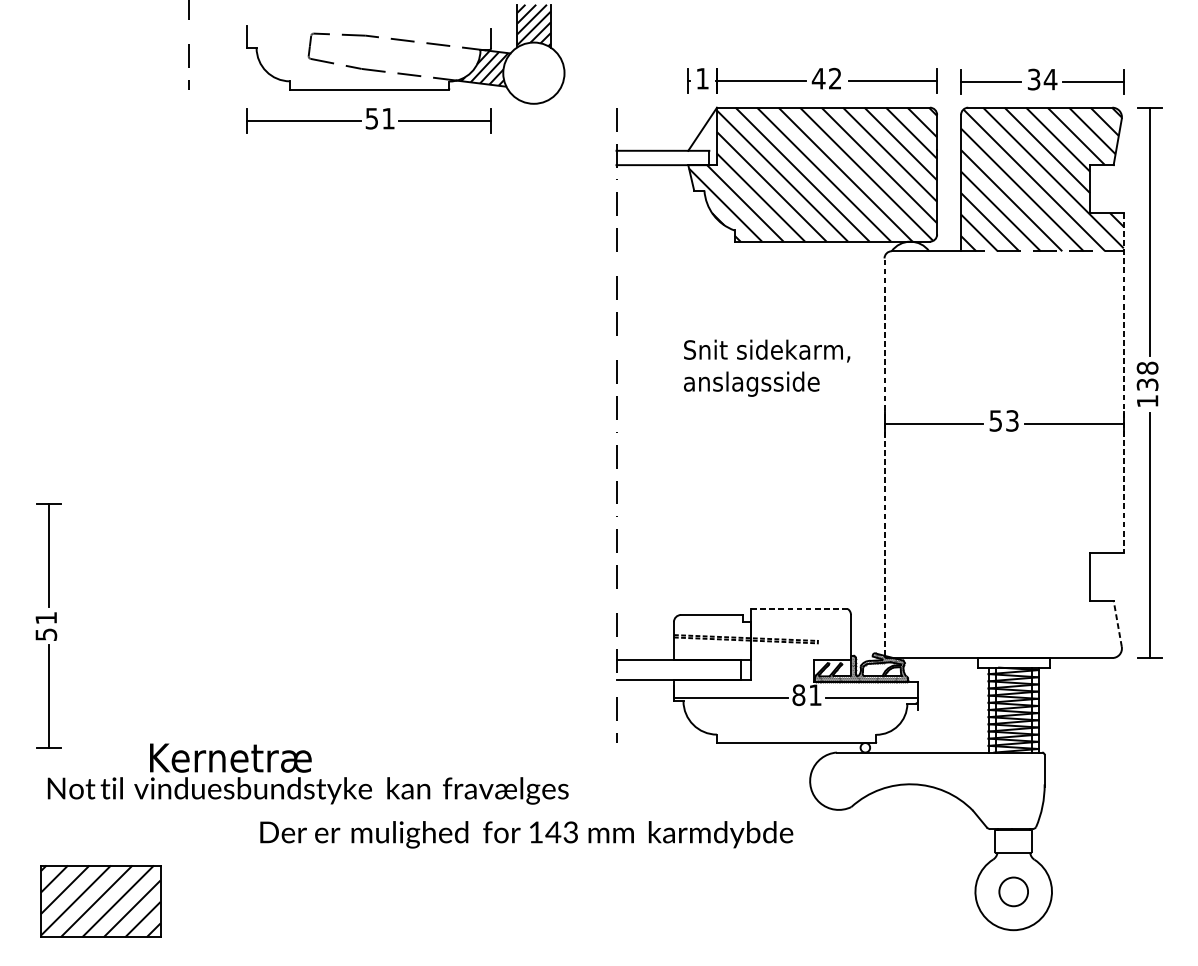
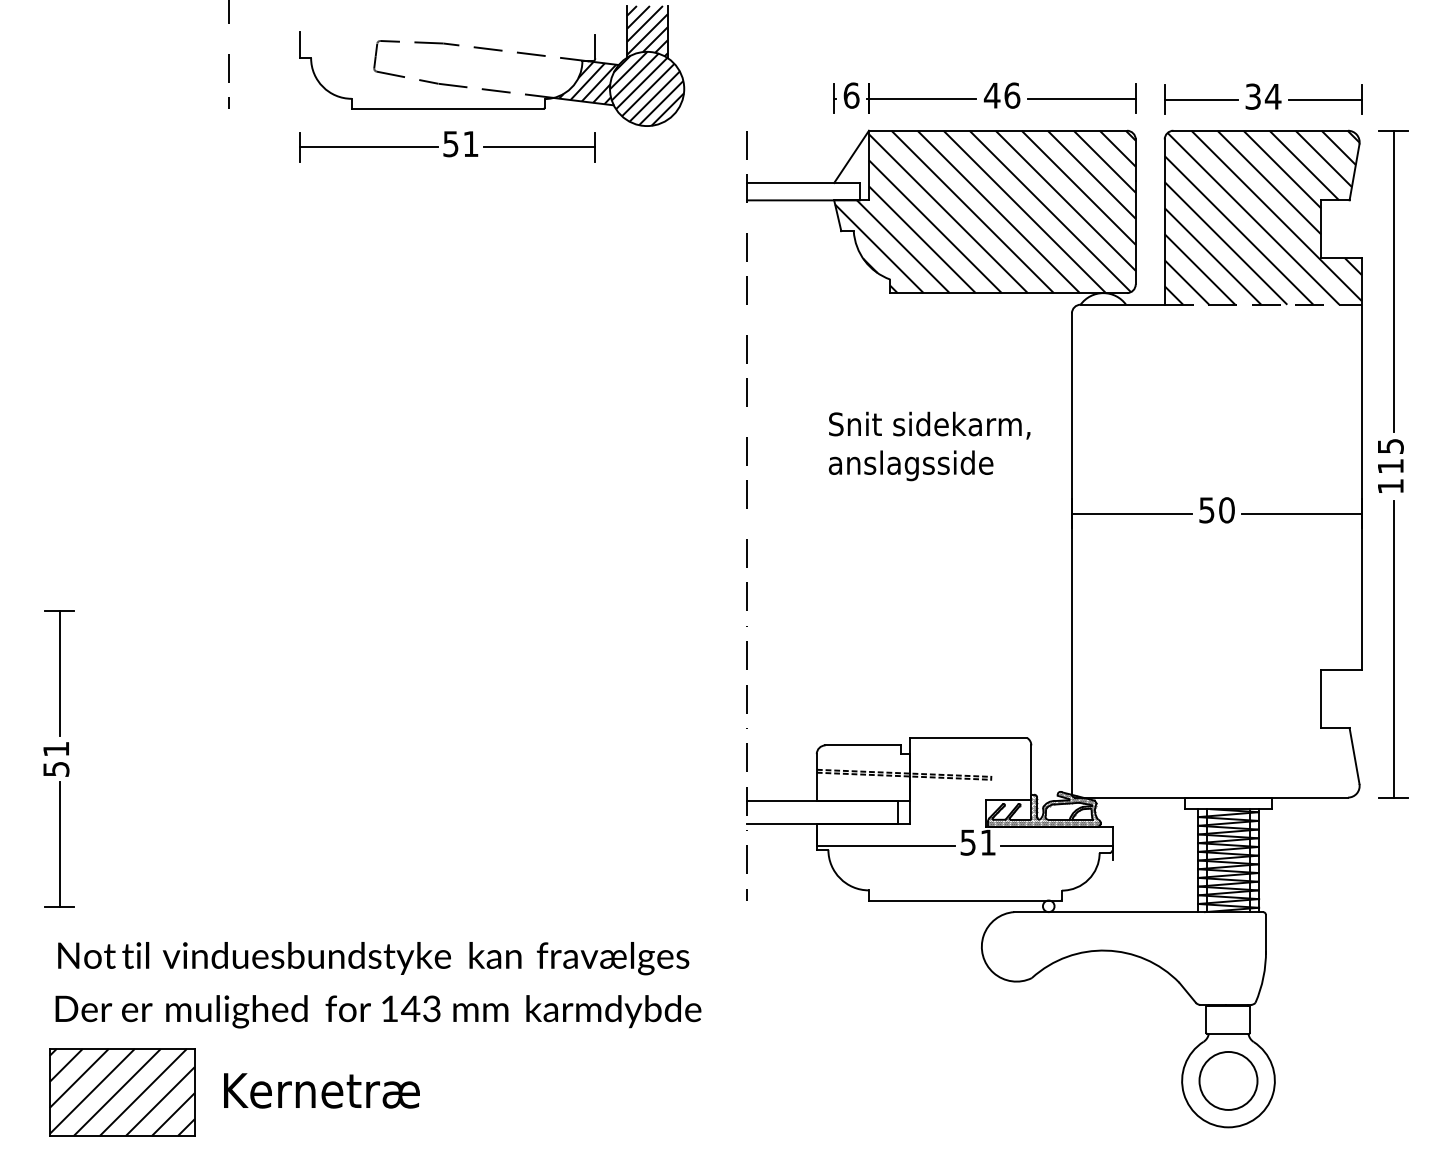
hatch: (533, 72) -> (646, 88), added
text: (702, 78) -> (851, 95), 1 -> 6
text: (835, 78) -> (1012, 95), 42 -> 46
text: (1147, 375) -> (1390, 455), 138 -> 115
line: (1123, 383) -> (1361, 464), dashed -> solid
text: (1012, 421) -> (1226, 510), 53 -> 50
line: (884, 457) -> (1071, 554), dashed -> solid
line: (799, 609) -> (968, 738), dashed -> solid
line: (1117, 623) -> (1354, 755), dashed -> solid
text: (799, 695) -> (968, 842), 81 -> 51
text: (230, 757) -> (321, 1090), moved
text: (526, 834) -> (378, 1011), moved
circle: (1013, 891) -> (1228, 1080), size x1.67

